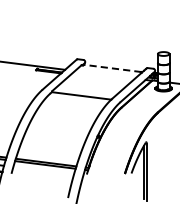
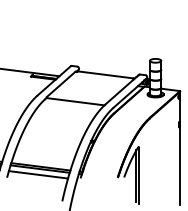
line: (112, 68) -> (105, 74), dashed -> solid
line: (43, 170) -> (38, 174), added

